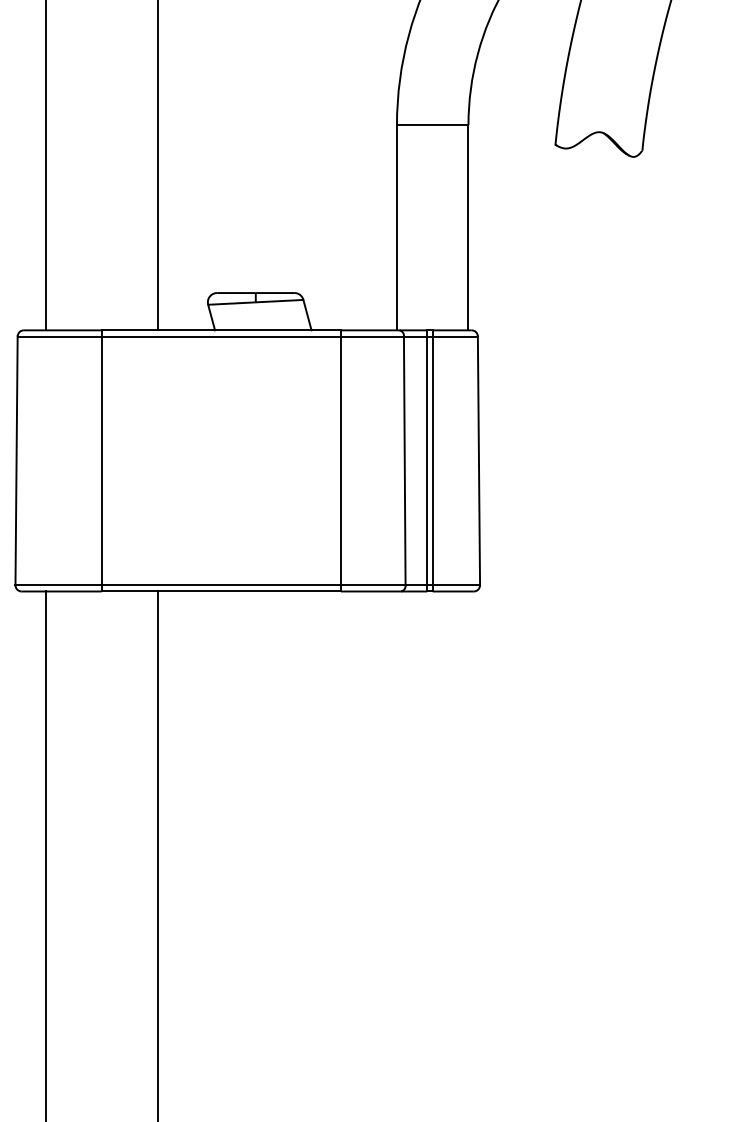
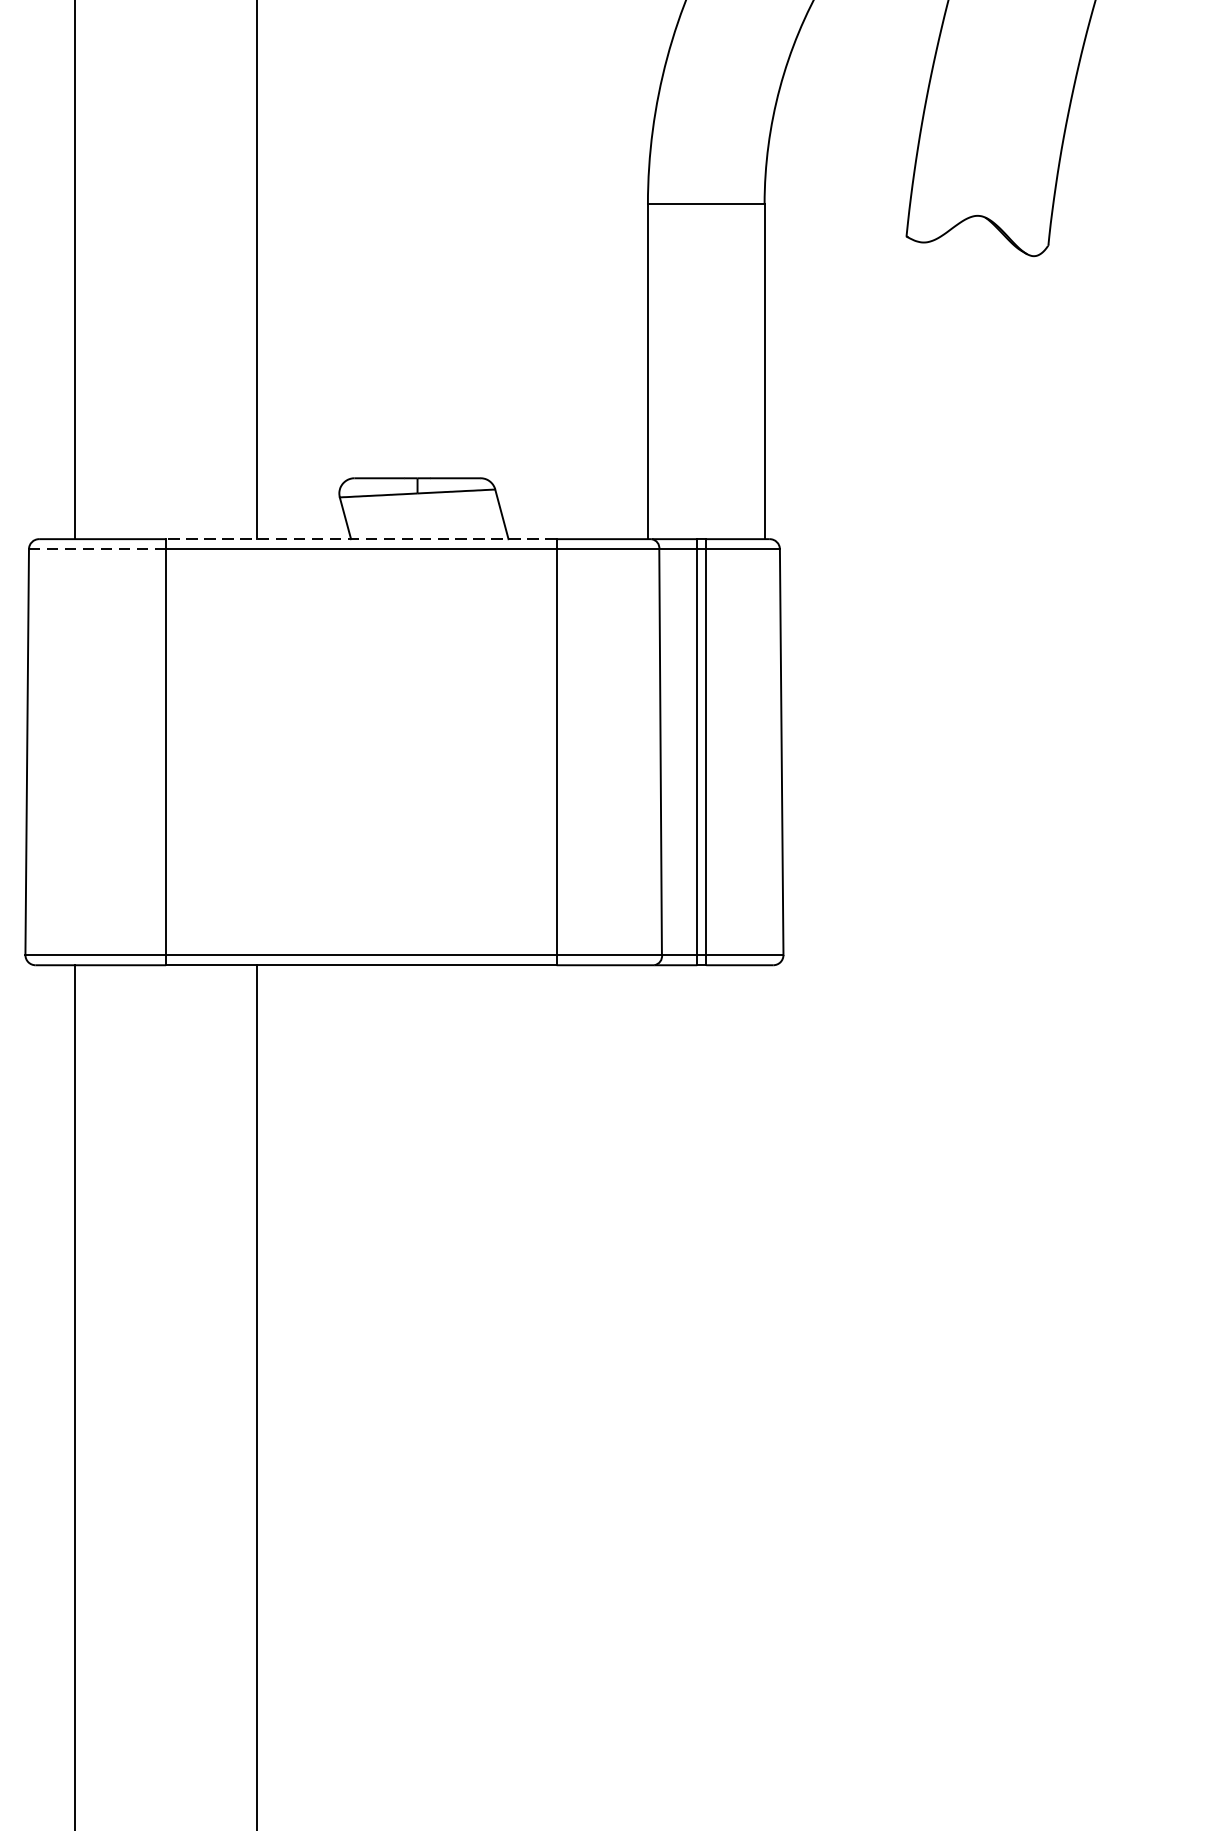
line: (221, 330) -> (361, 539), solid -> dashed
line: (59, 336) -> (97, 549), solid -> dashed

